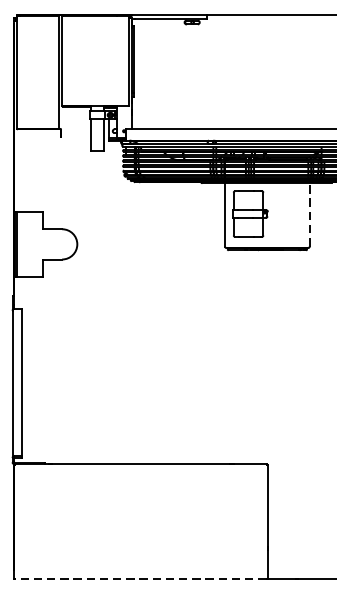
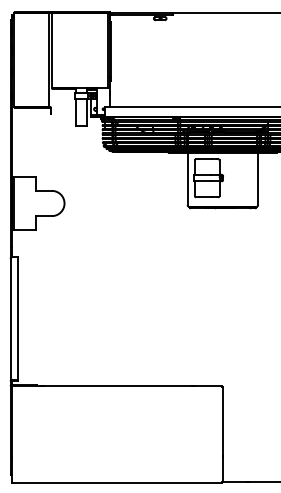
line: (310, 214) -> (258, 178), dashed -> solid
line: (140, 579) -> (117, 482), dashed -> solid

